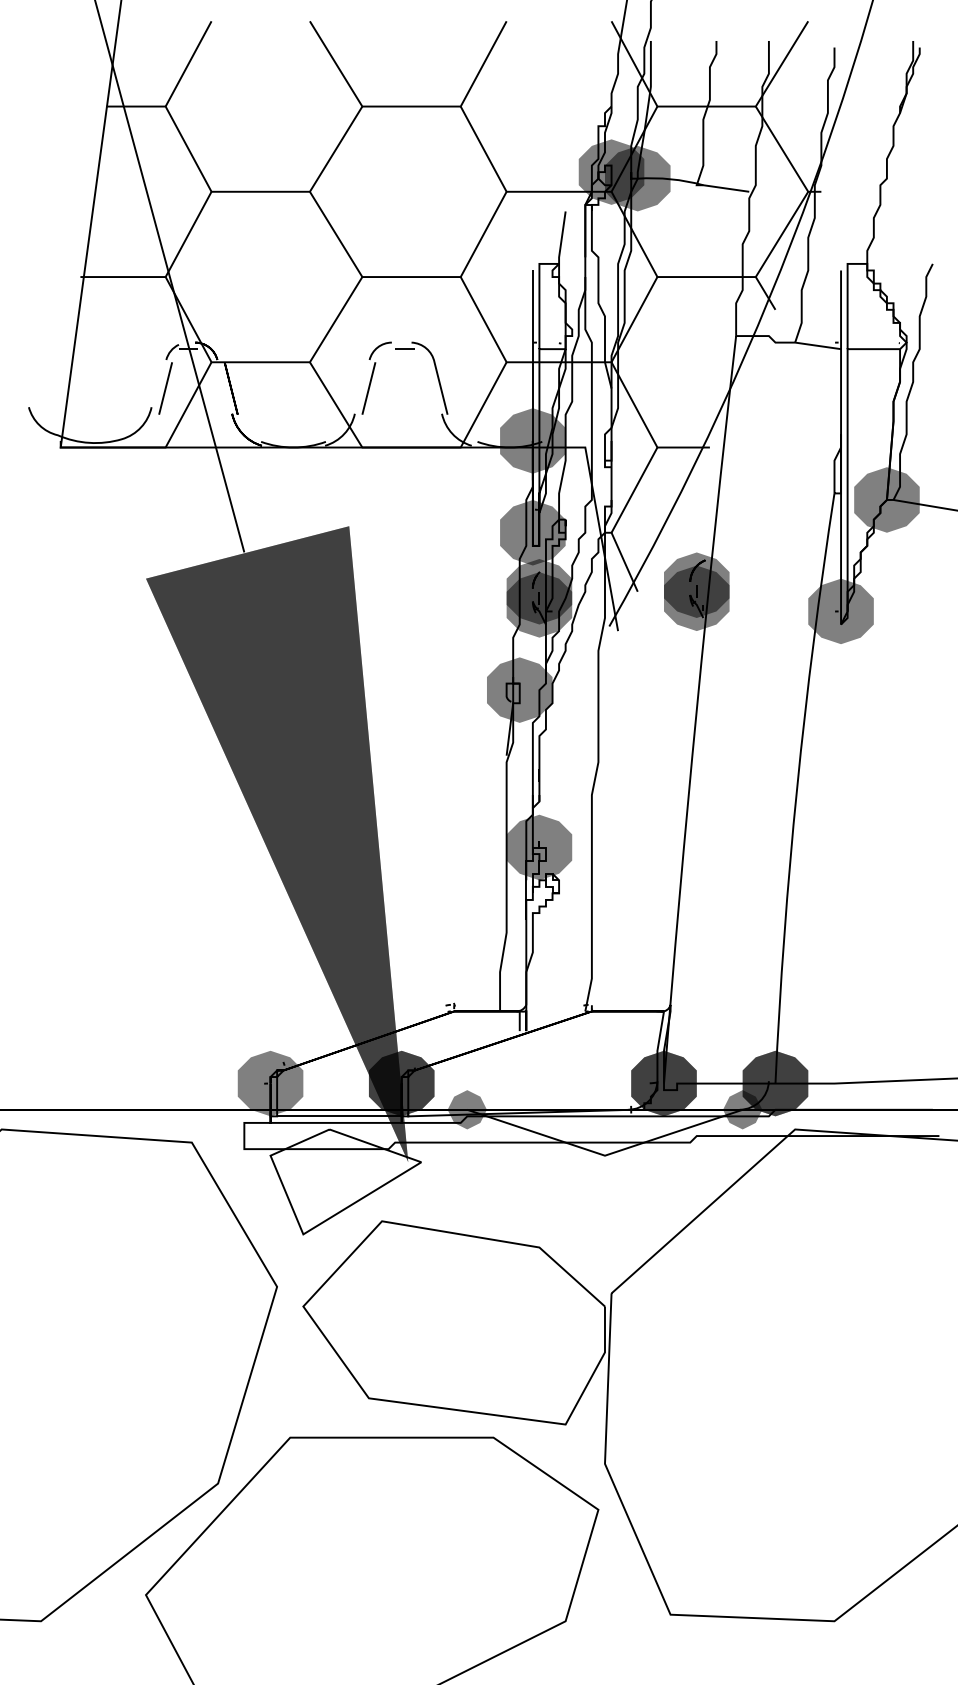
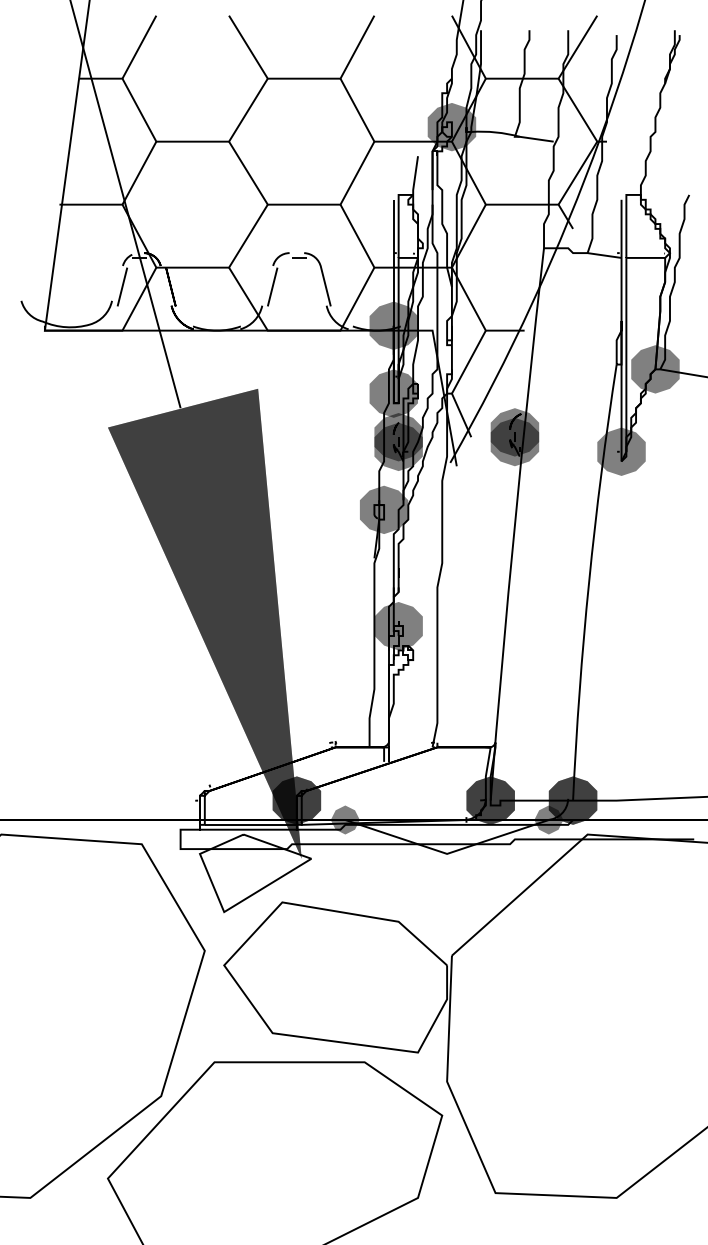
fill: (638, 178) -> (471, 131), removed
fill: (269, 1083) -> (199, 800), removed

